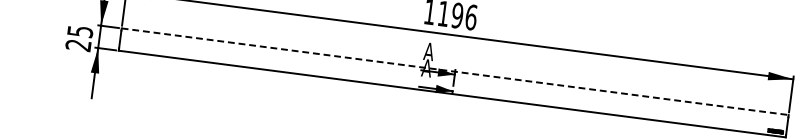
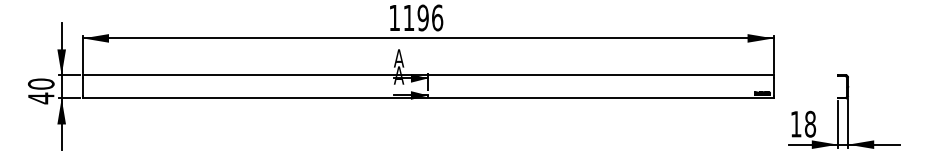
text: (78, 38) -> (40, 91), 25 -> 40
line: (455, 71) -> (428, 75), dashed -> solid

